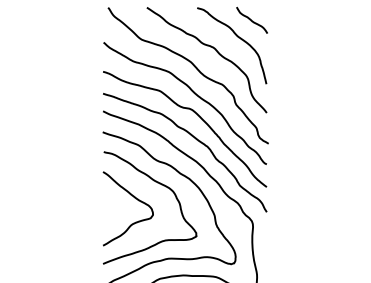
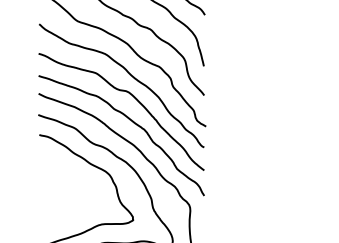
curve: (135, 199) -> (71, 183), removed

